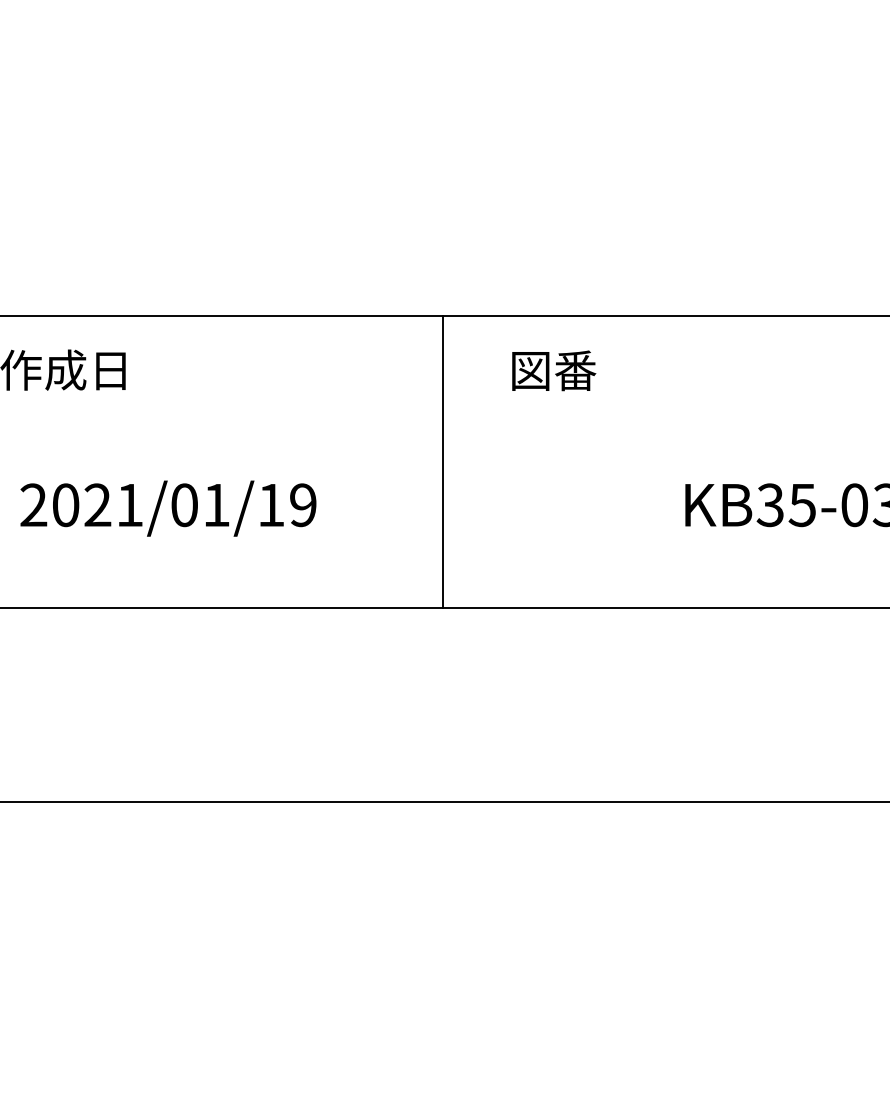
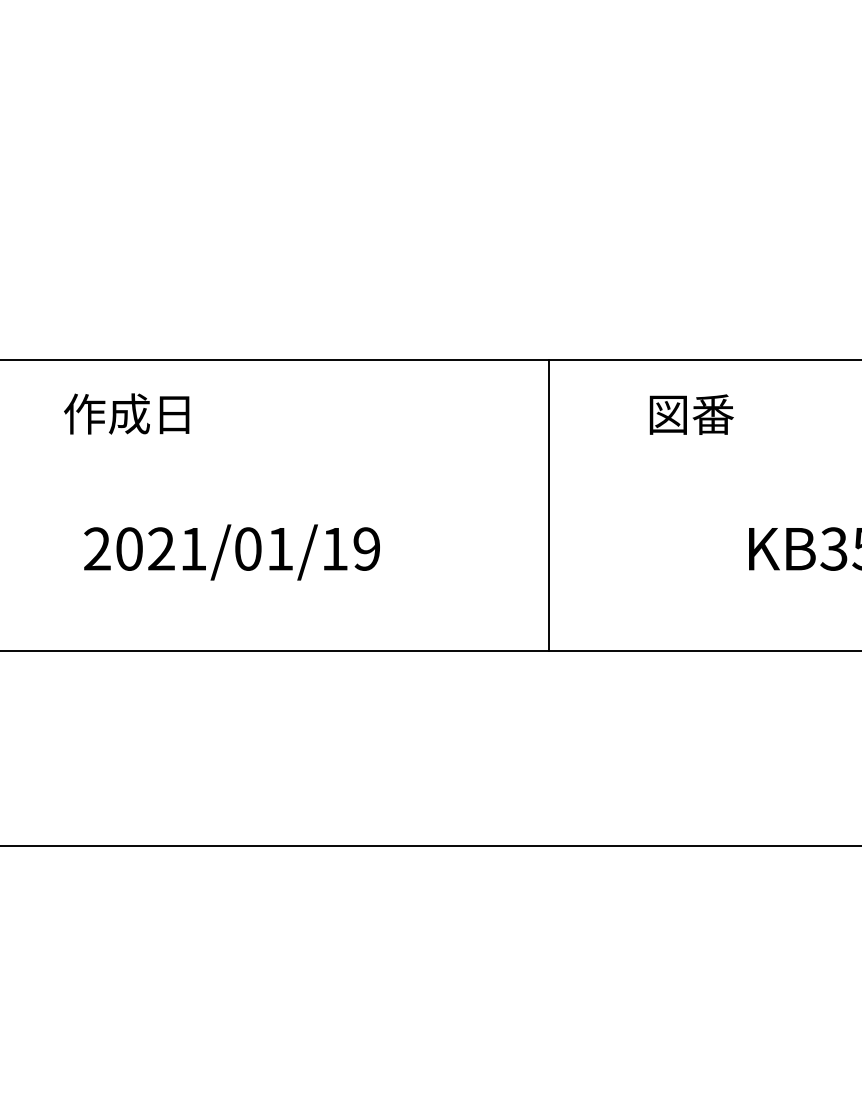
text: (554, 370) -> (692, 414), moved
line: (442, 461) -> (548, 505), moved

